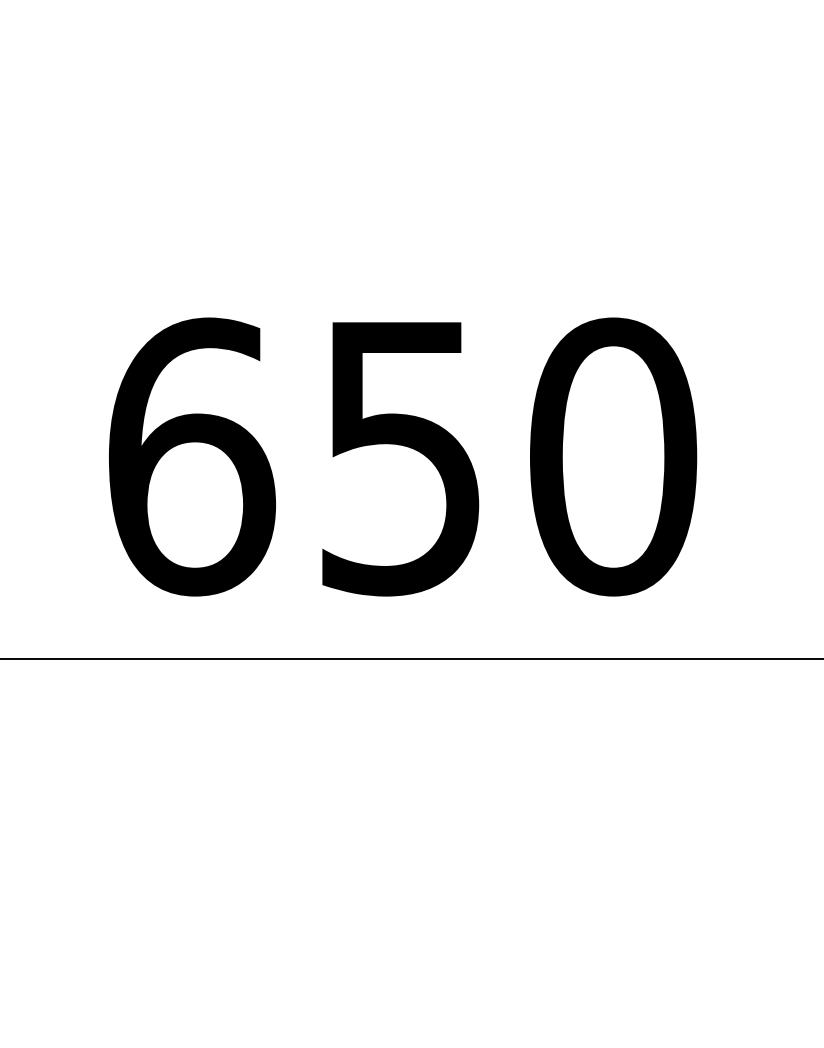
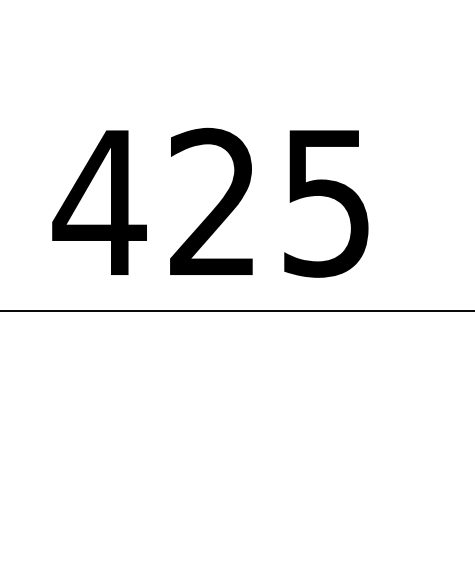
text: (400, 456) -> (212, 202), 650 -> 425

